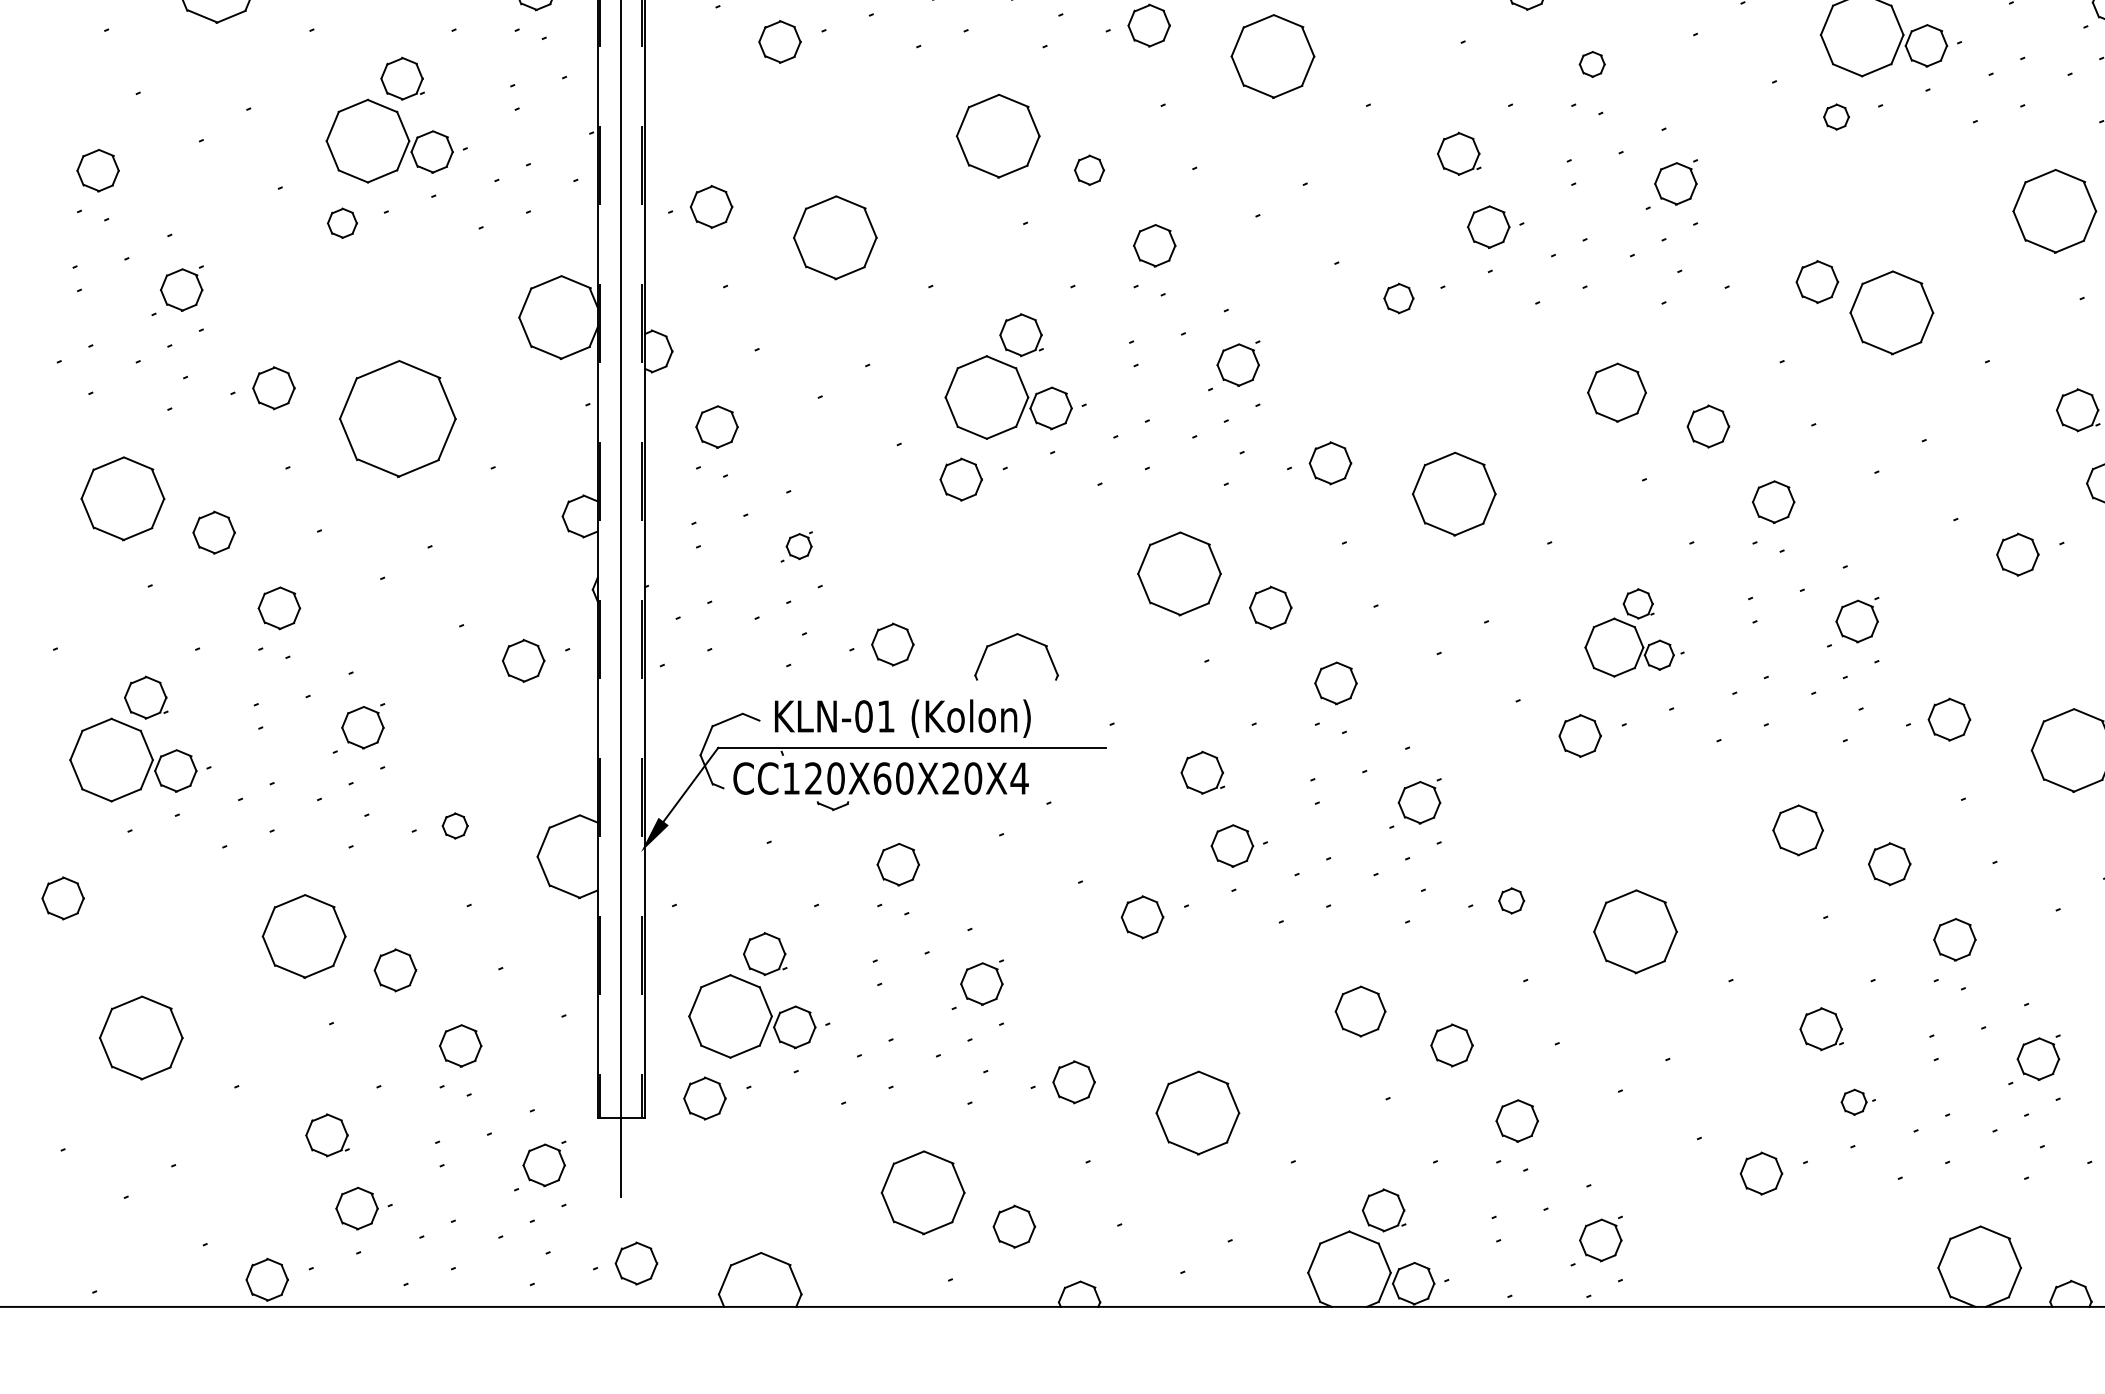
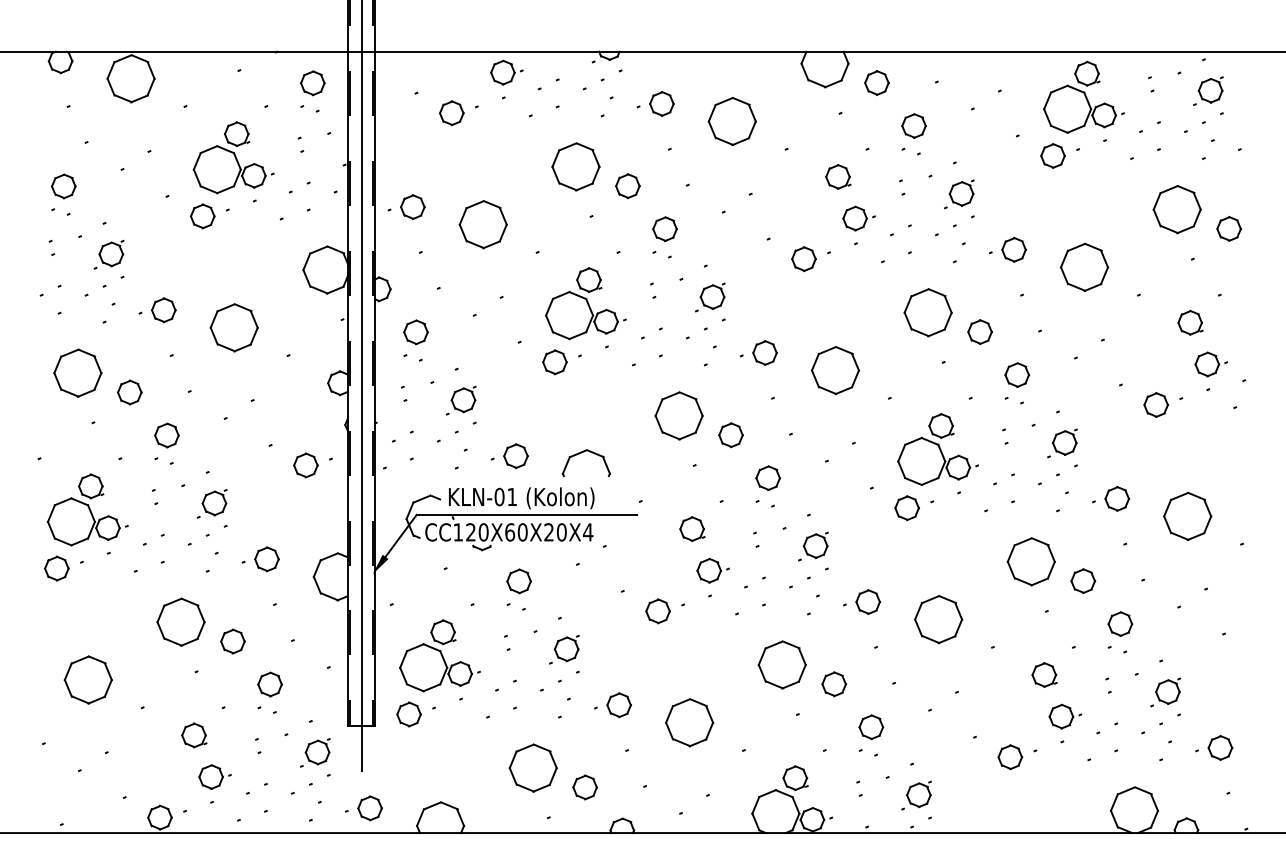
part: (1591, 63) -> (913, 125), size x1.67
part: (1835, 116) -> (1052, 155), size x1.67
part: (1088, 170) -> (627, 186), size x1.43
part: (341, 223) -> (202, 216), size x1.43
part: (1816, 281) -> (1013, 249), moved
part: (1398, 299) -> (803, 259), size x1.43
part: (1615, 392) -> (927, 312), size x1.43
part: (396, 418) -> (233, 327), size x0.71
part: (797, 546) -> (461, 400), size x1.67
part: (1633, 632) -> (937, 449), size x1.43
part: (454, 826) -> (266, 559), size x1.67
part: (1796, 829) -> (1030, 561), size x1.67
part: (62, 898) -> (56, 568), moved
part: (1510, 900) -> (867, 601), size x1.67
part: (1359, 1010) -> (781, 664), size x1.67
part: (1858, 1102) -> (1065, 716), size x1.67

